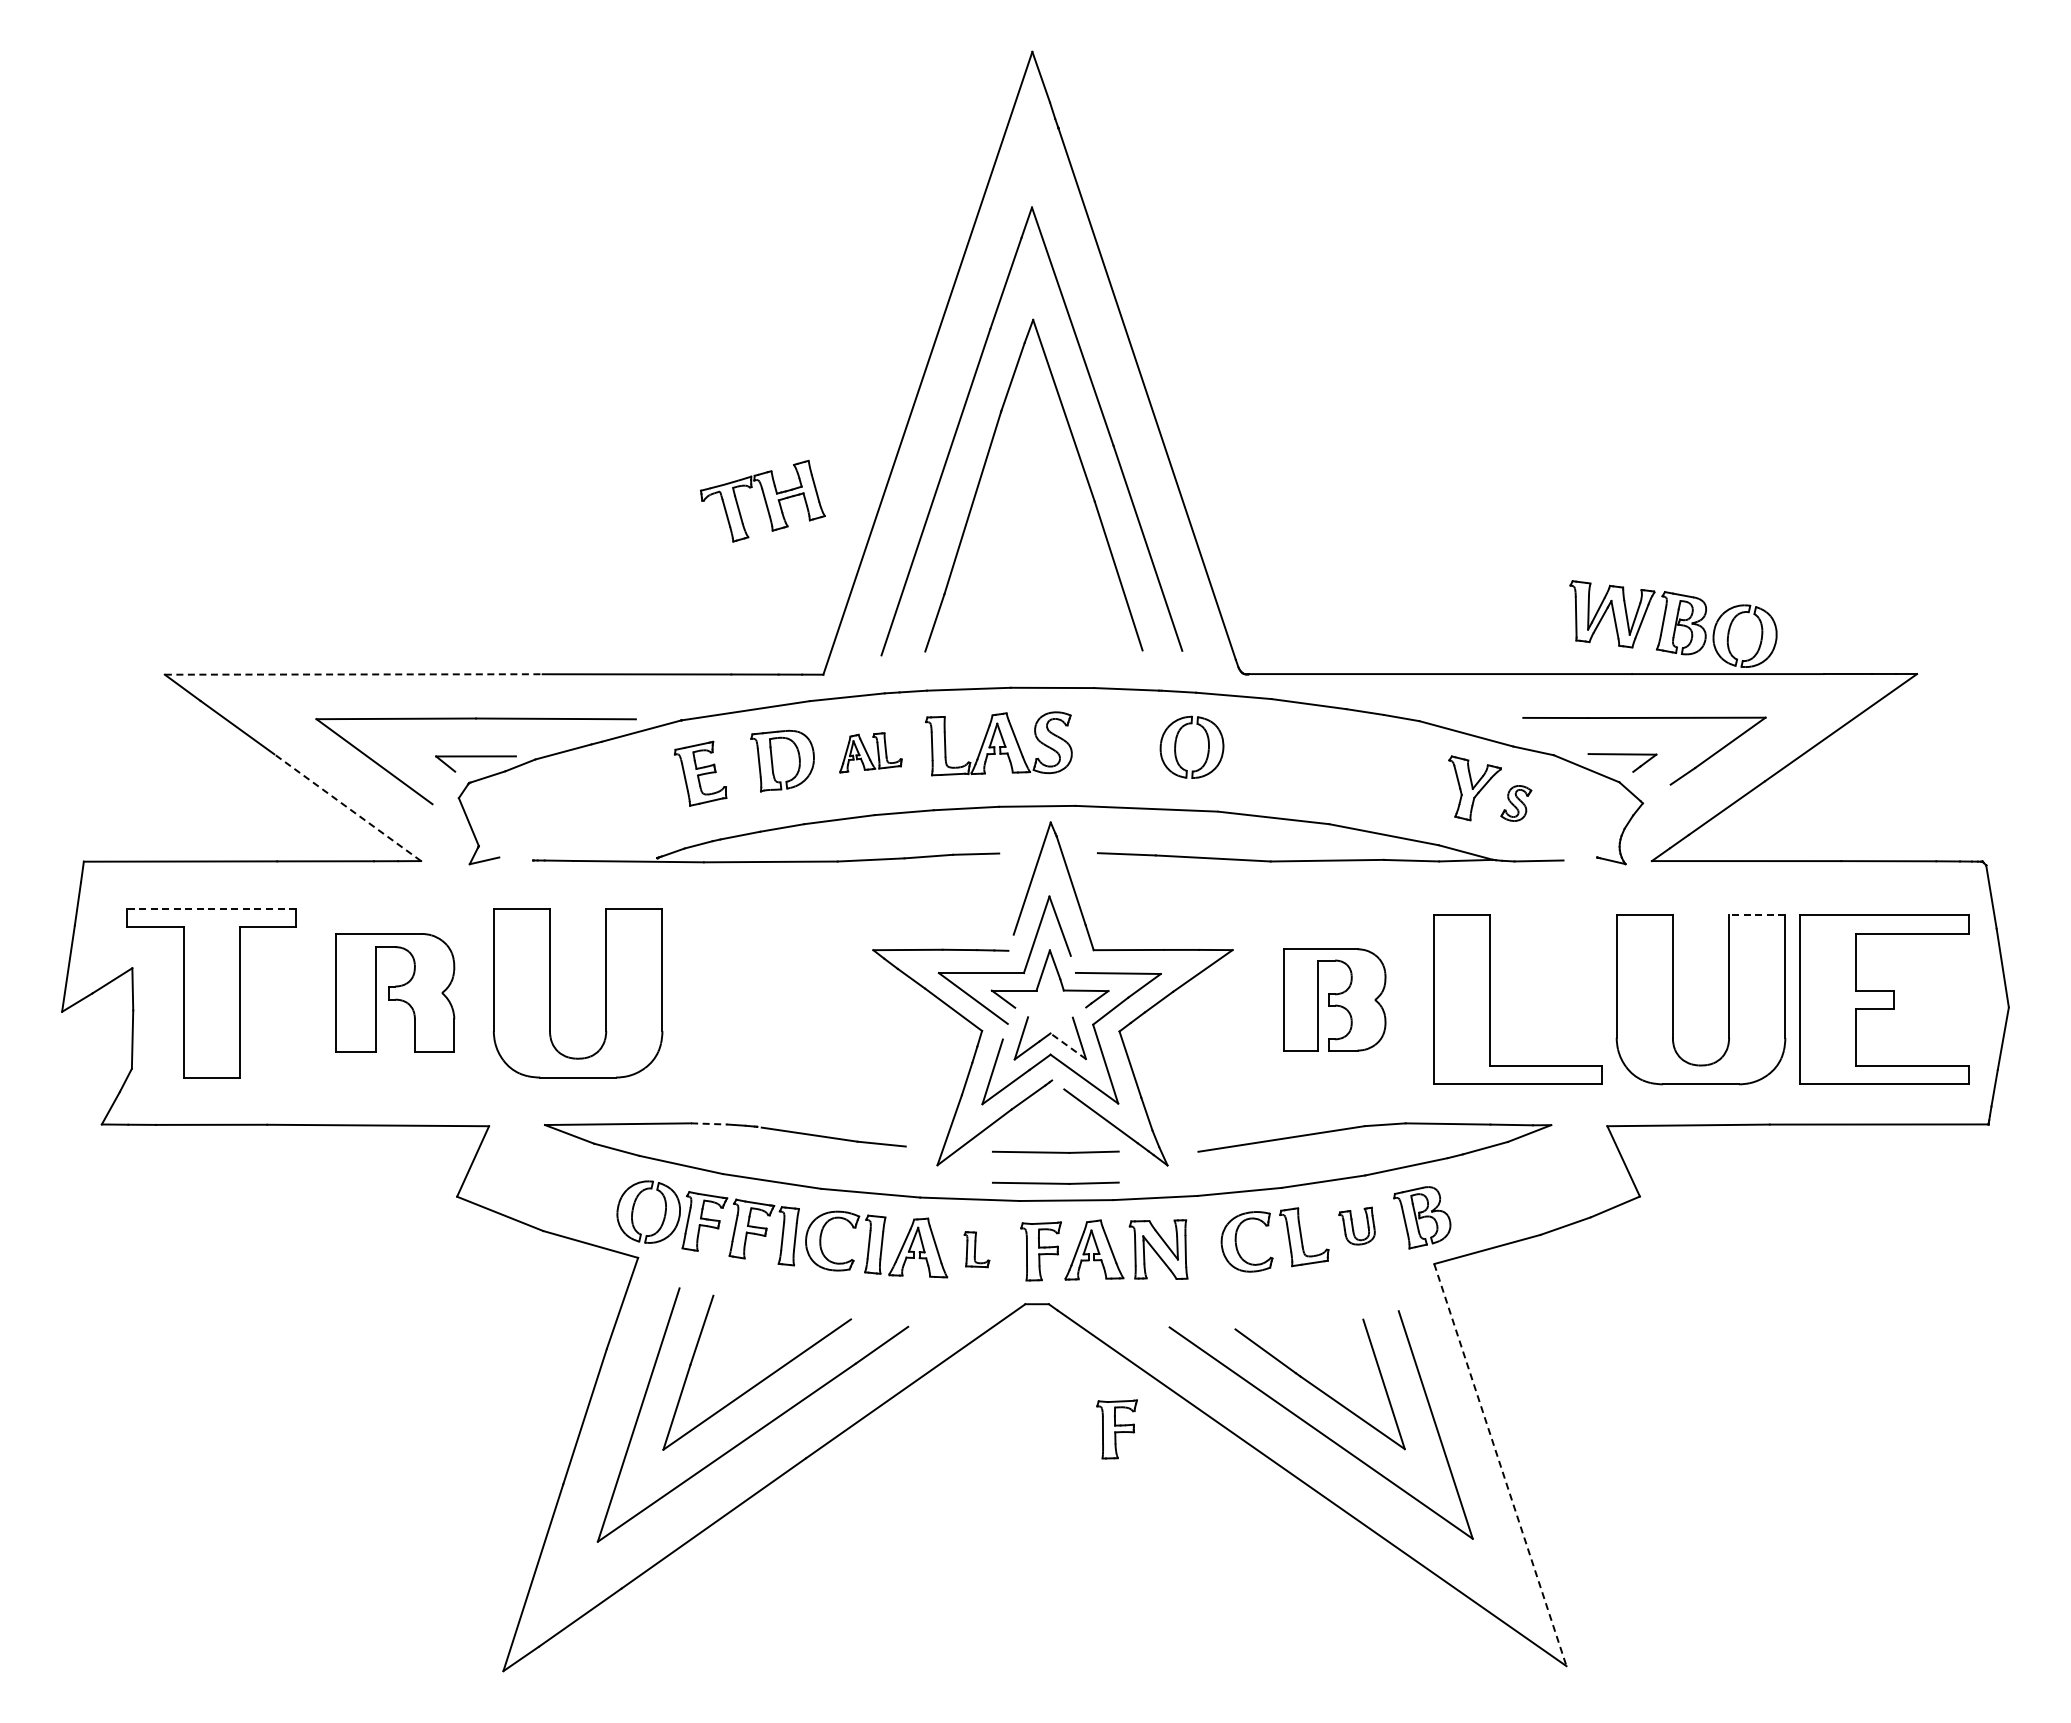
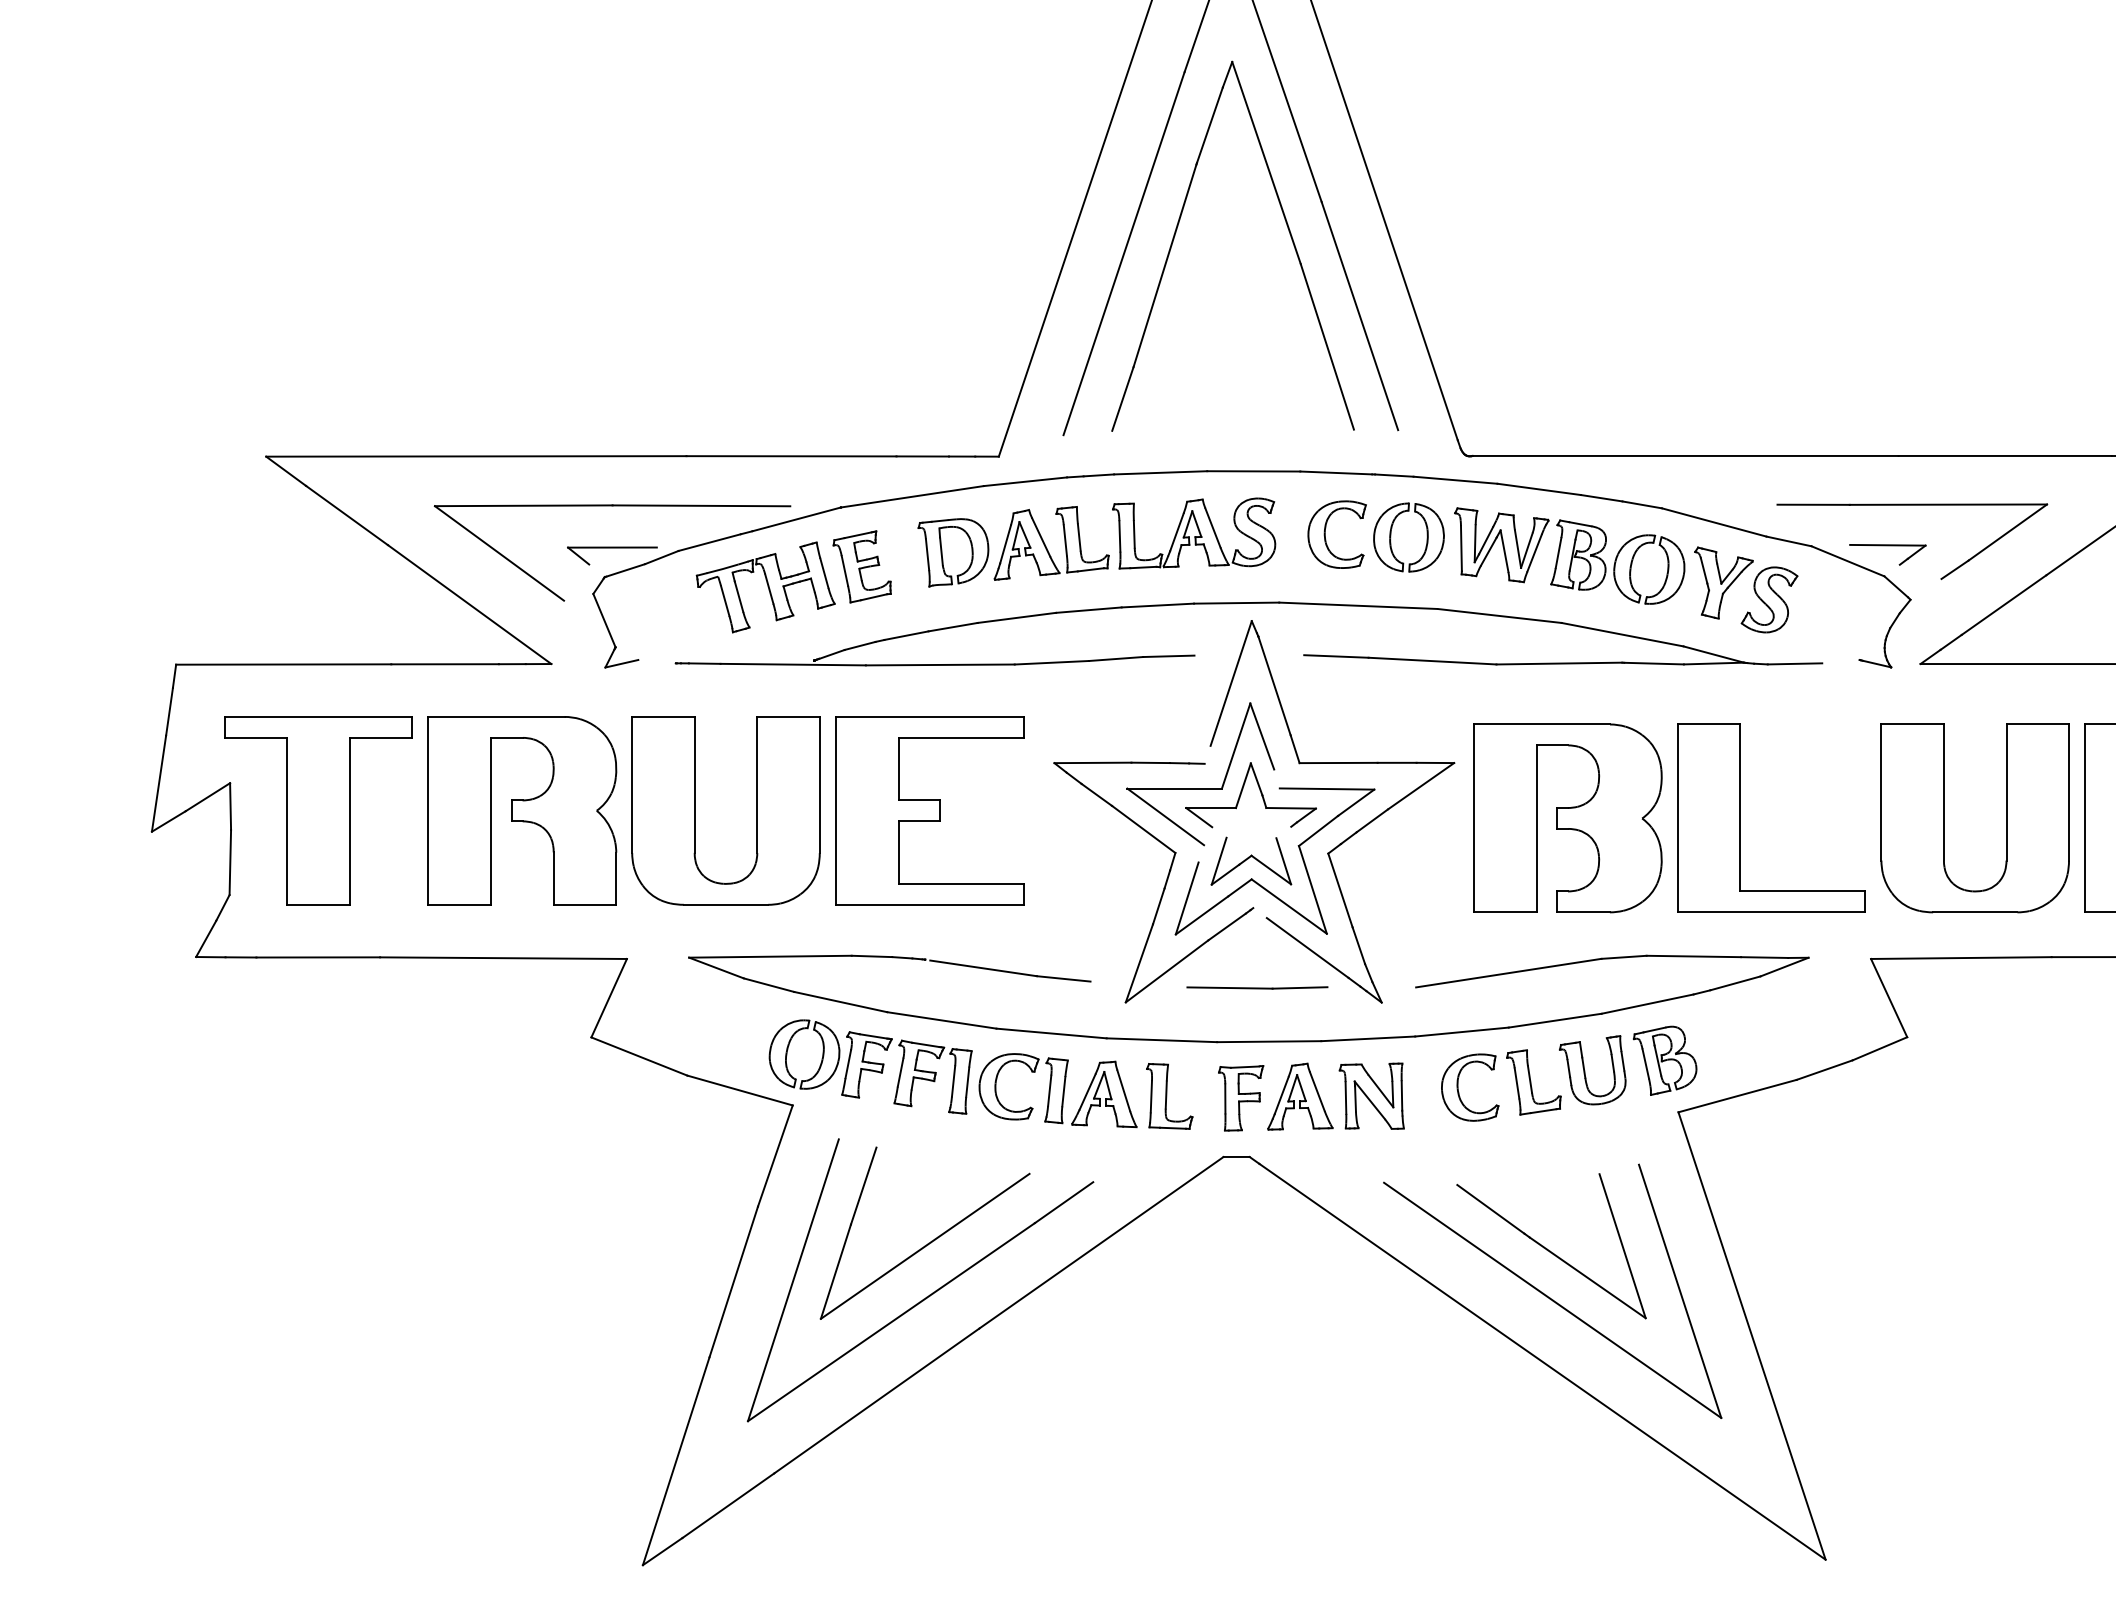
part: (762, 500) -> (765, 586), moved
part: (1673, 623) -> (1569, 555), moved
line: (353, 674) -> (476, 456), dashed -> solid
part: (1117, 744) -> (1326, 534), added
part: (870, 752) -> (1051, 543), size x1.67
part: (1516, 803) -> (1769, 599), size x1.67
line: (347, 807) -> (469, 604), dashed -> solid
line: (211, 908) -> (318, 716), dashed -> solid
line: (1756, 915) -> (2036, 724), dashed -> solid
part: (395, 992) -> (522, 810), size x1.43
part: (761, 993) -> (930, 811), added
part: (1334, 999) -> (1567, 817), size x1.67
line: (1068, 1046) -> (1271, 870), dashed -> solid
line: (709, 1123) -> (872, 955), dashed -> solid
line: (1055, 1182) -> (1257, 1021), removed
part: (1356, 1225) -> (1591, 1069), size x1.67
part: (976, 1249) -> (1169, 1096), size x1.67
part: (1116, 1429) -> (1324, 1296), removed
line: (1500, 1465) -> (1752, 1336), dashed -> solid

